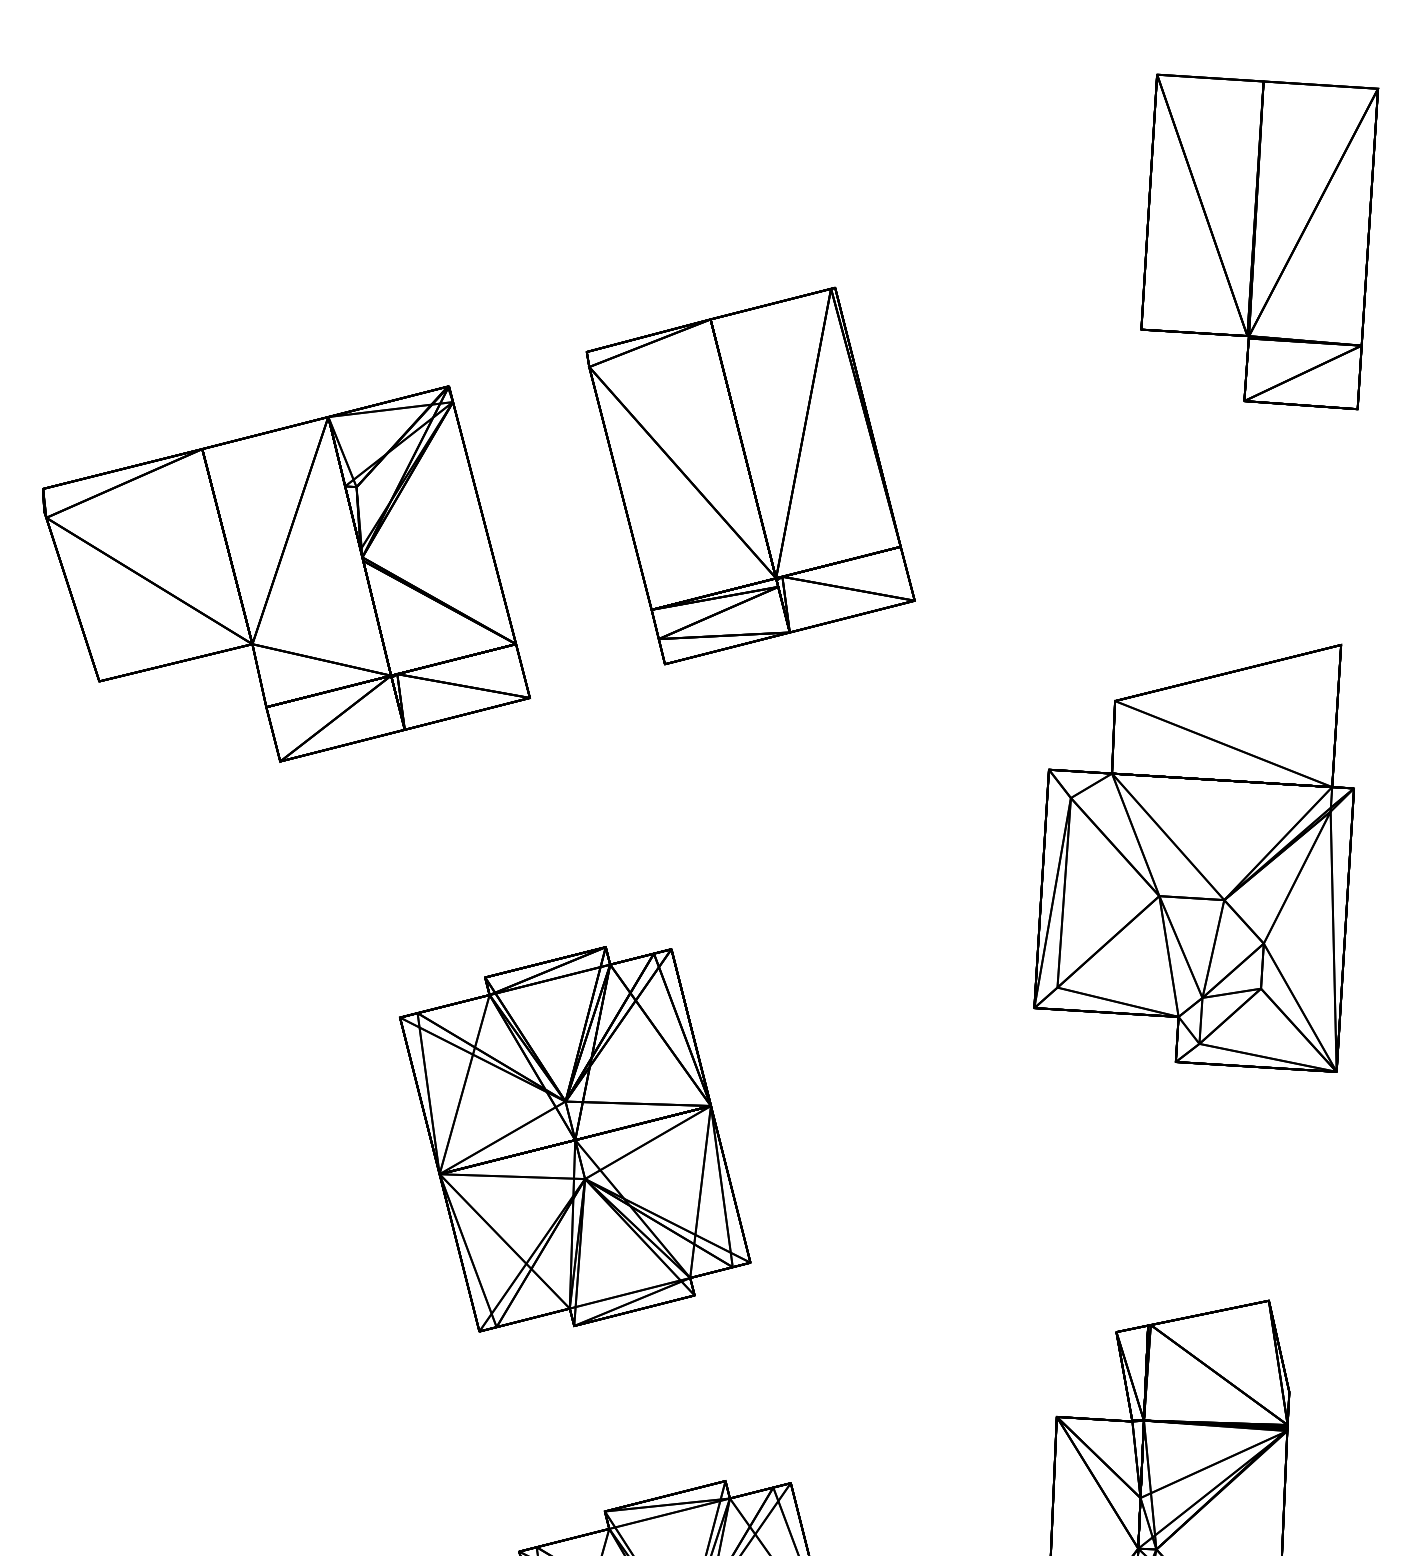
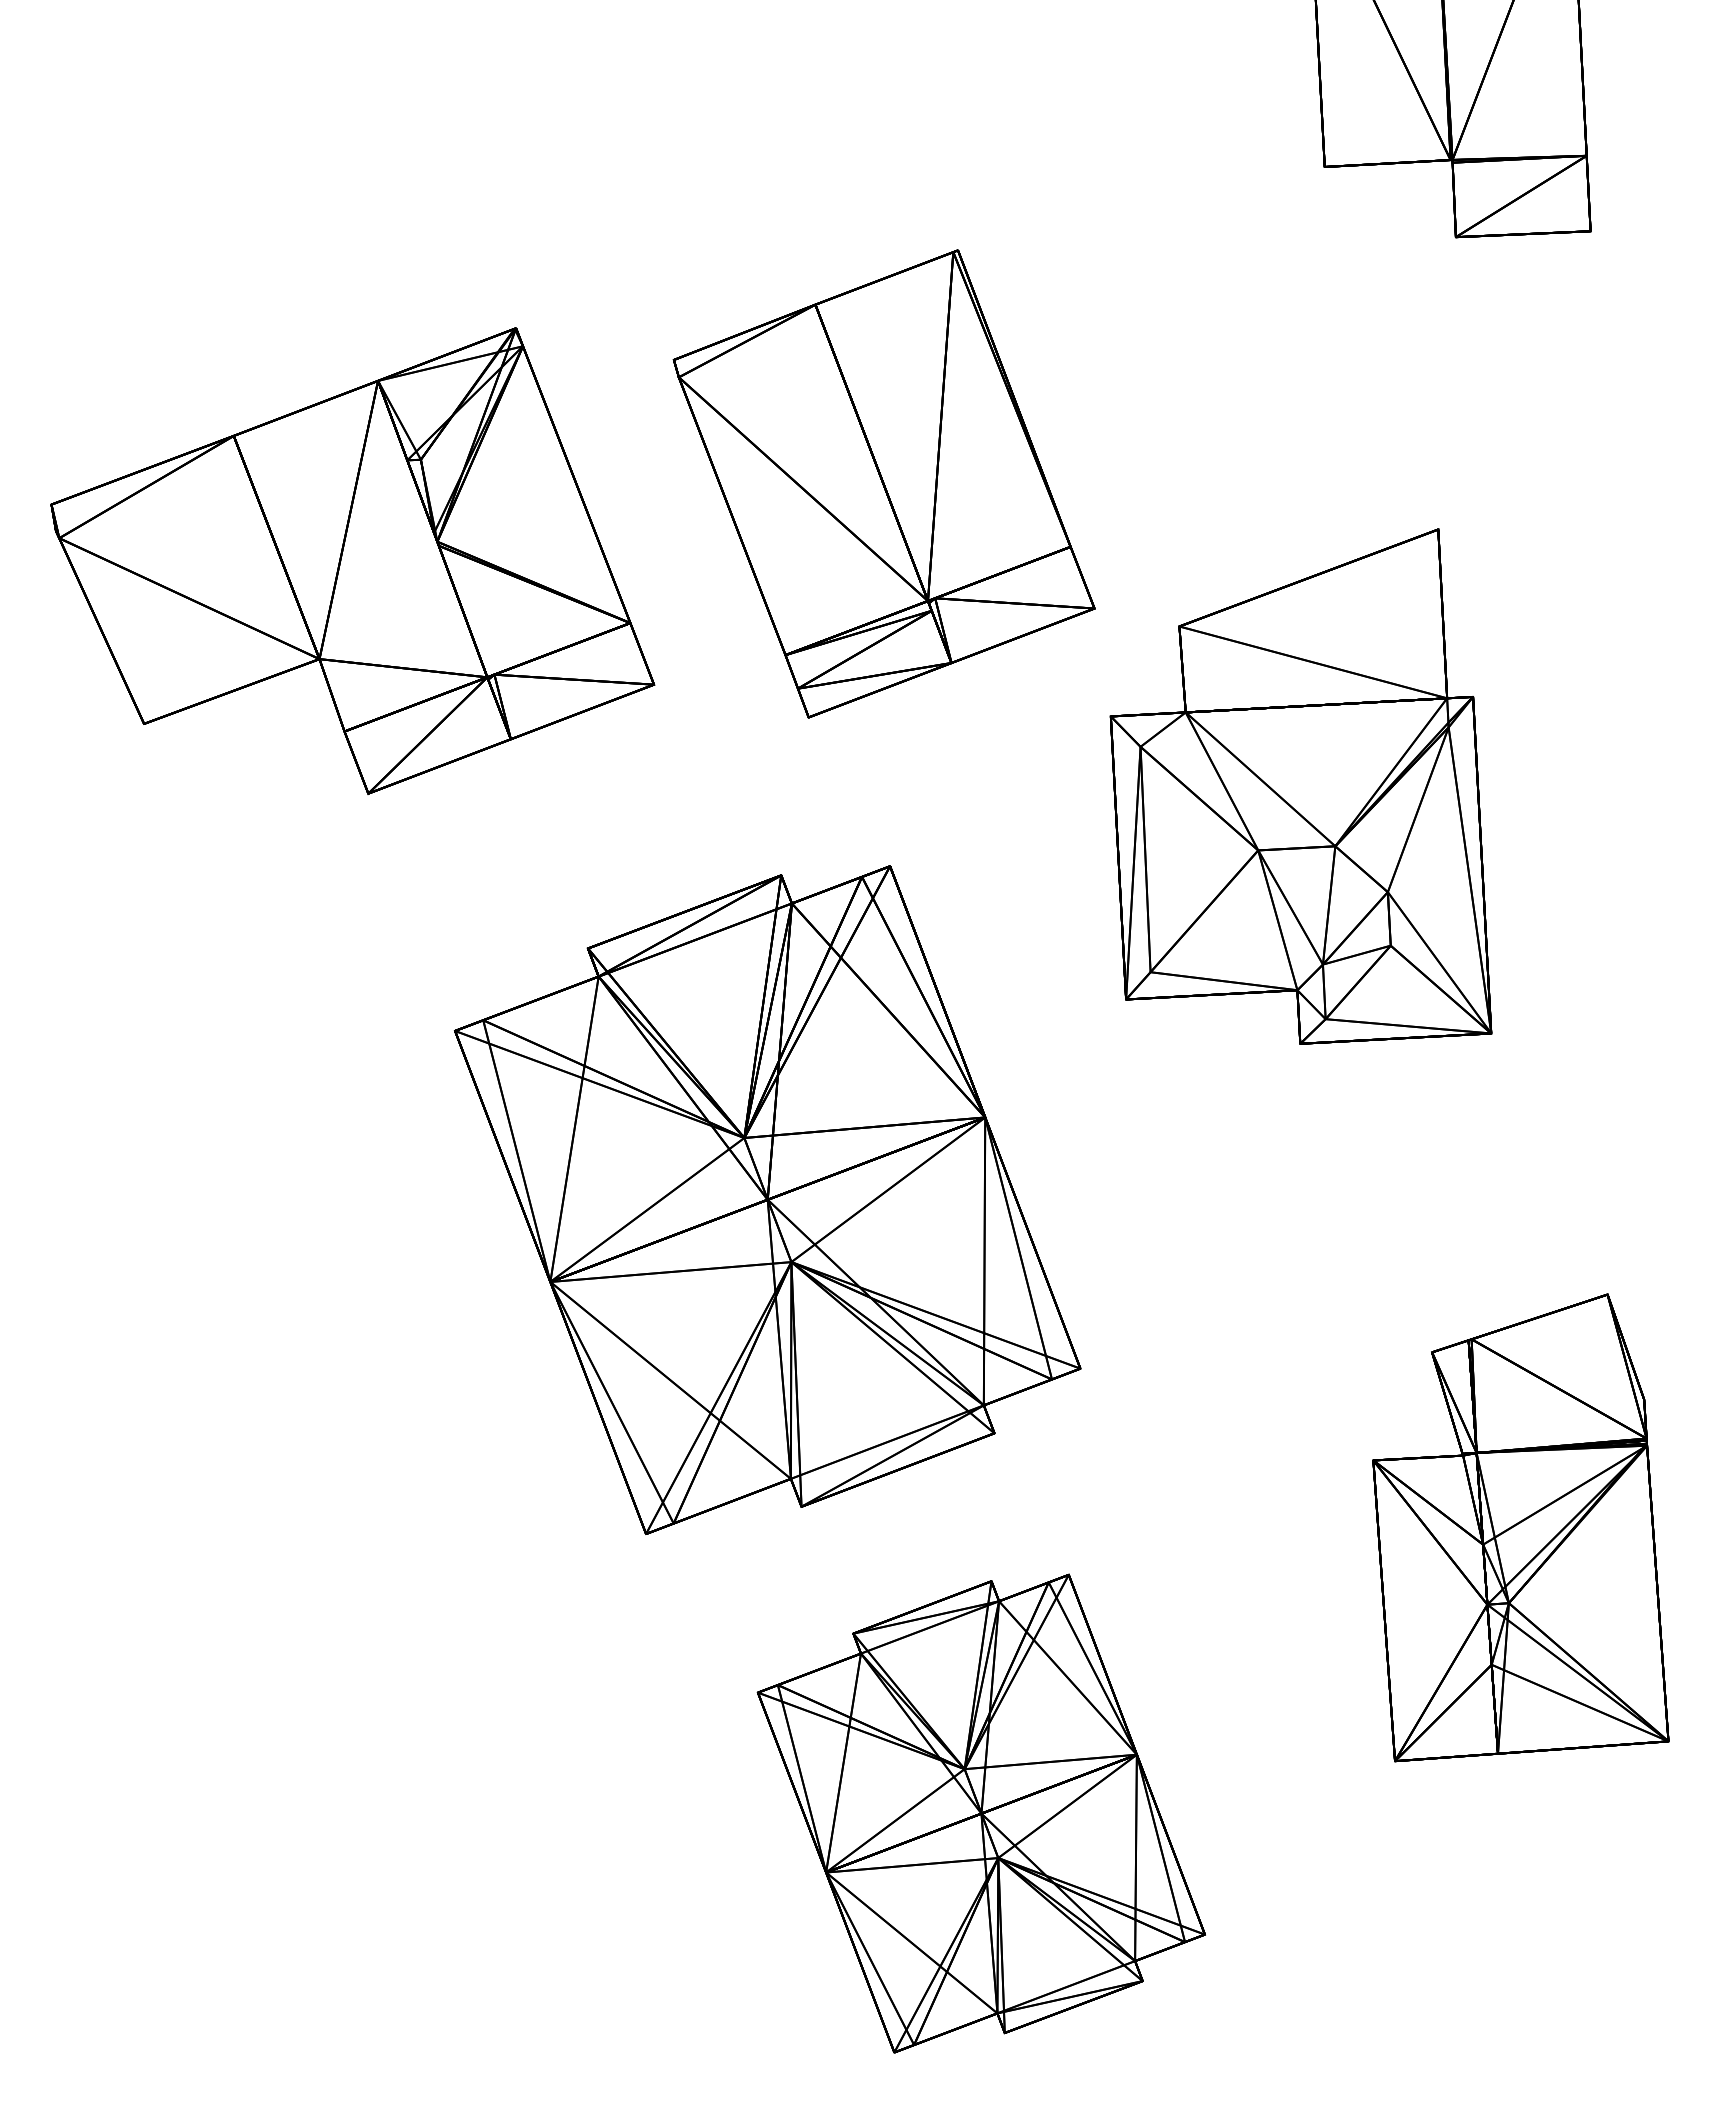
part: (750, 475) -> (883, 483), moved
part: (1200, 846) -> (1300, 786), moved
part: (575, 1139) -> (767, 1199), size x1.4

